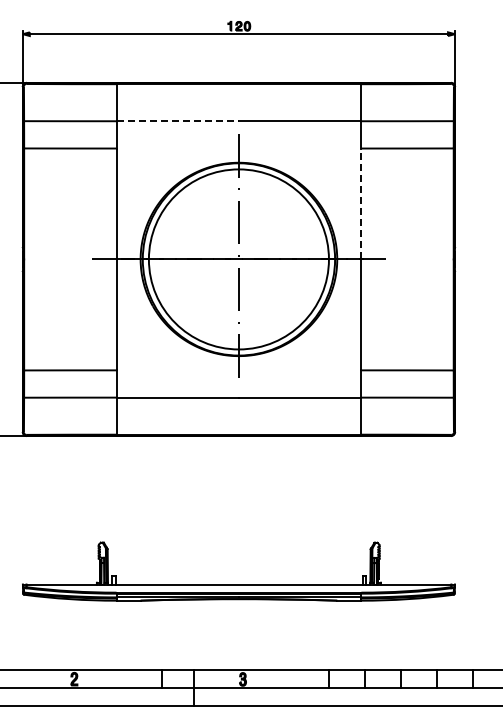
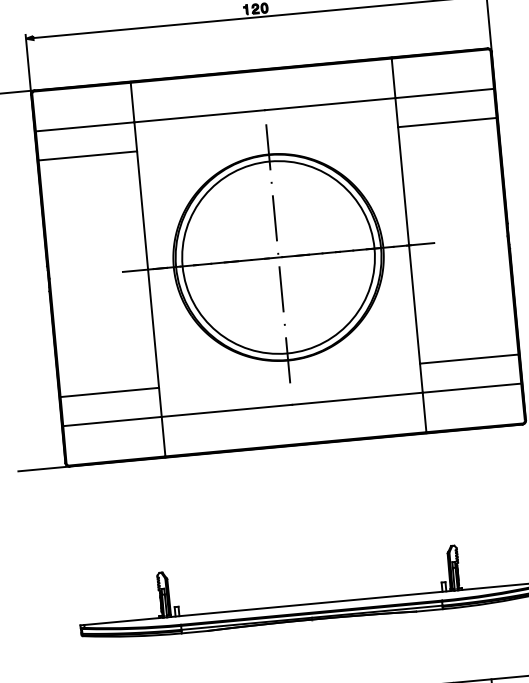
line: (178, 121) -> (200, 116), dashed -> solid
line: (361, 203) -> (403, 185), dashed -> solid

